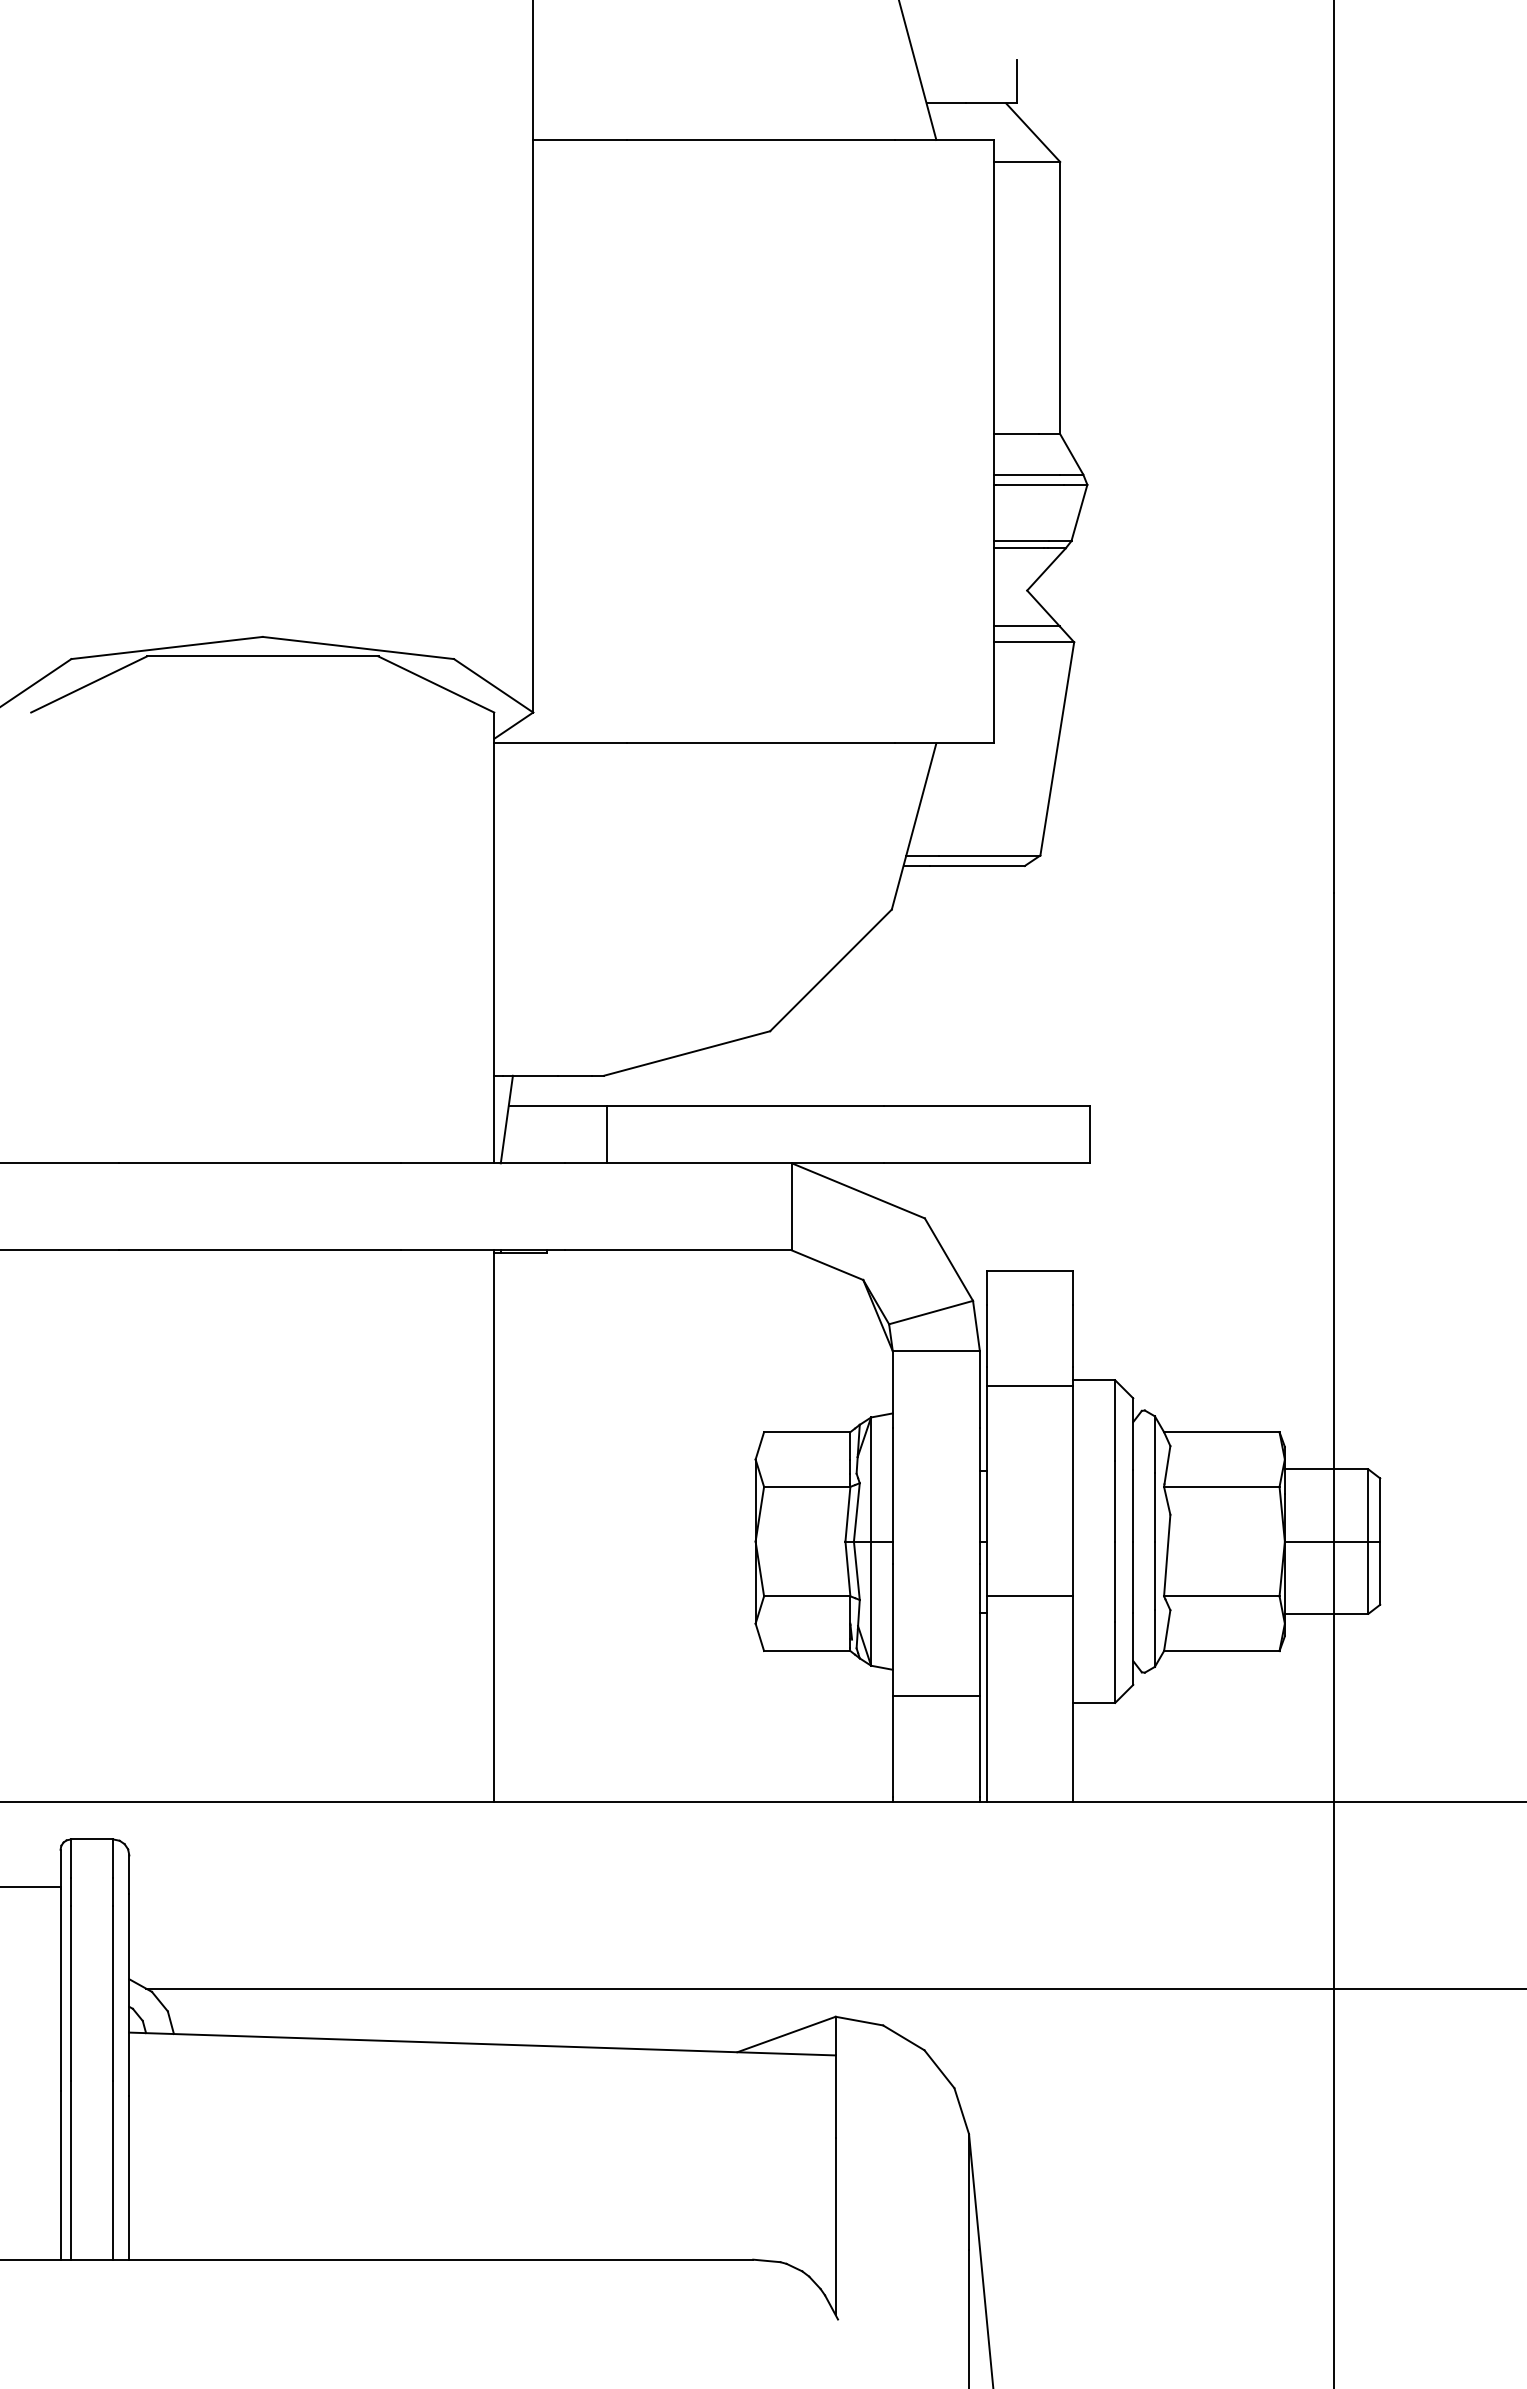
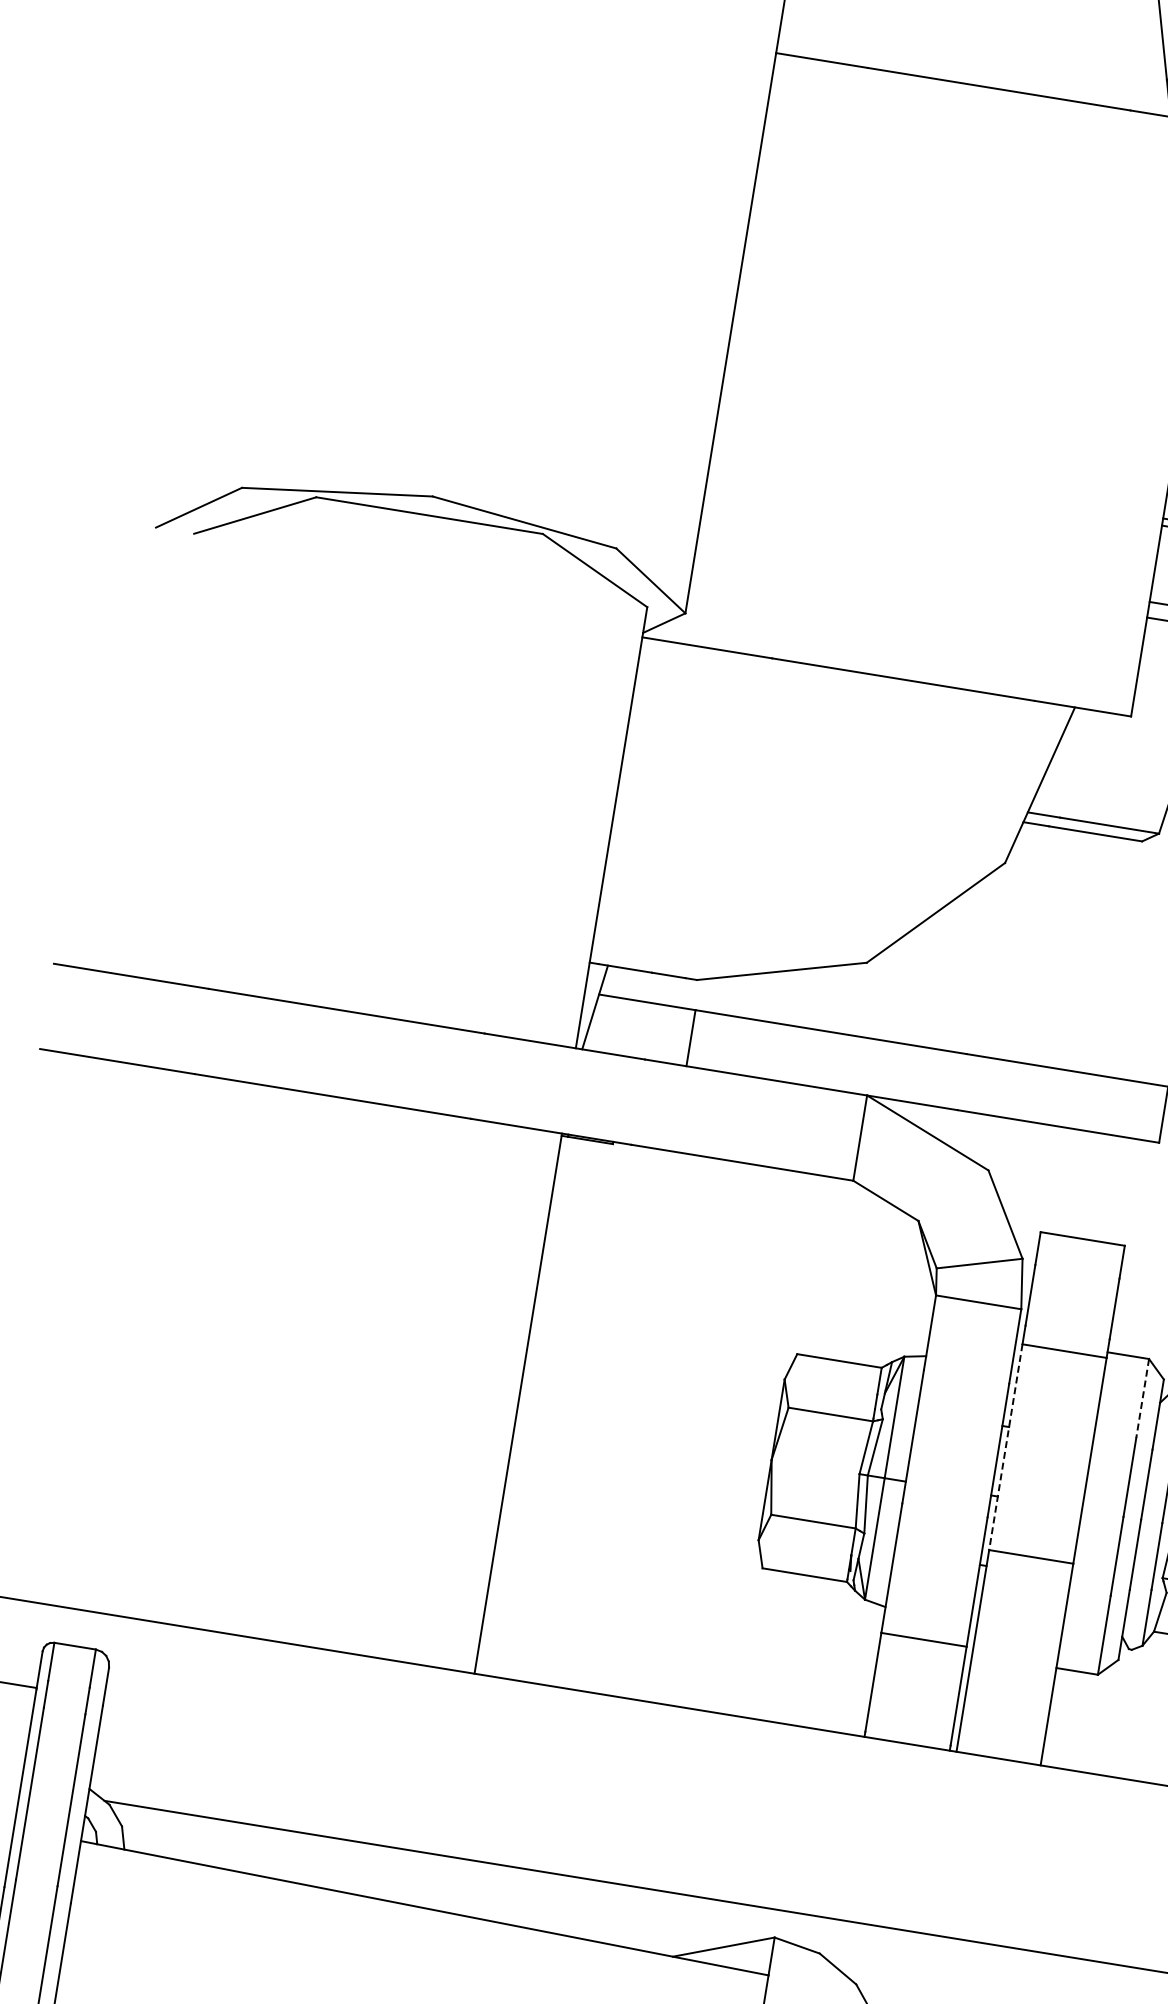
line: (1115, 1421) -> (1142, 1399), solid -> dashed
line: (986, 1491) -> (1005, 1447), solid -> dashed

